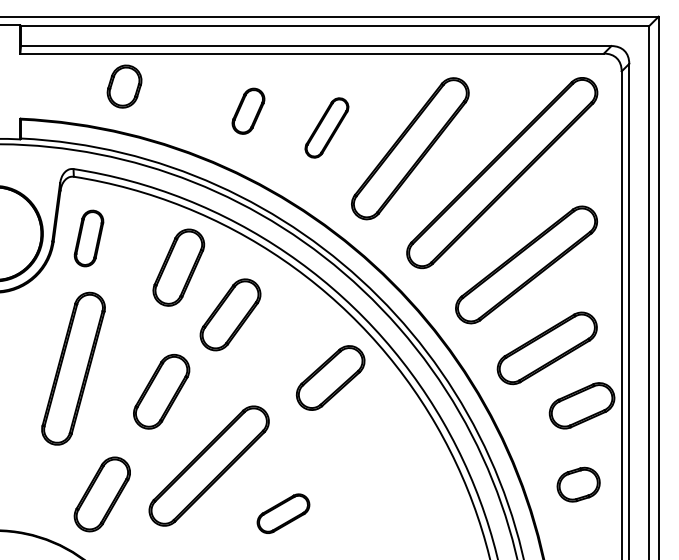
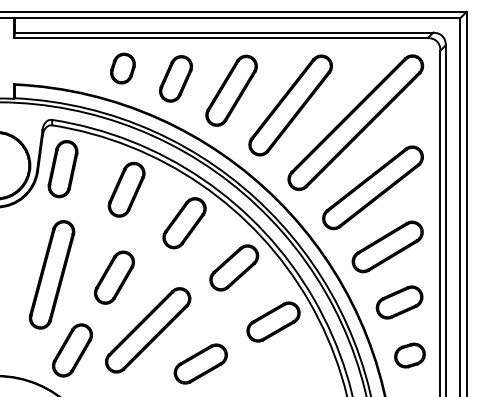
part: (124, 86) -> (122, 68), moved
part: (248, 111) -> (176, 79), size x1.43
part: (326, 127) -> (231, 90), size x1.67
part: (88, 238) -> (62, 169), size x1.43
part: (230, 314) -> (184, 222), moved
part: (73, 368) -> (52, 274), moved
part: (581, 405) -> (399, 302), moved
part: (385, 453) -> (273, 321), added
part: (578, 484) -> (409, 355), moved
part: (283, 513) -> (200, 363), size x1.43

